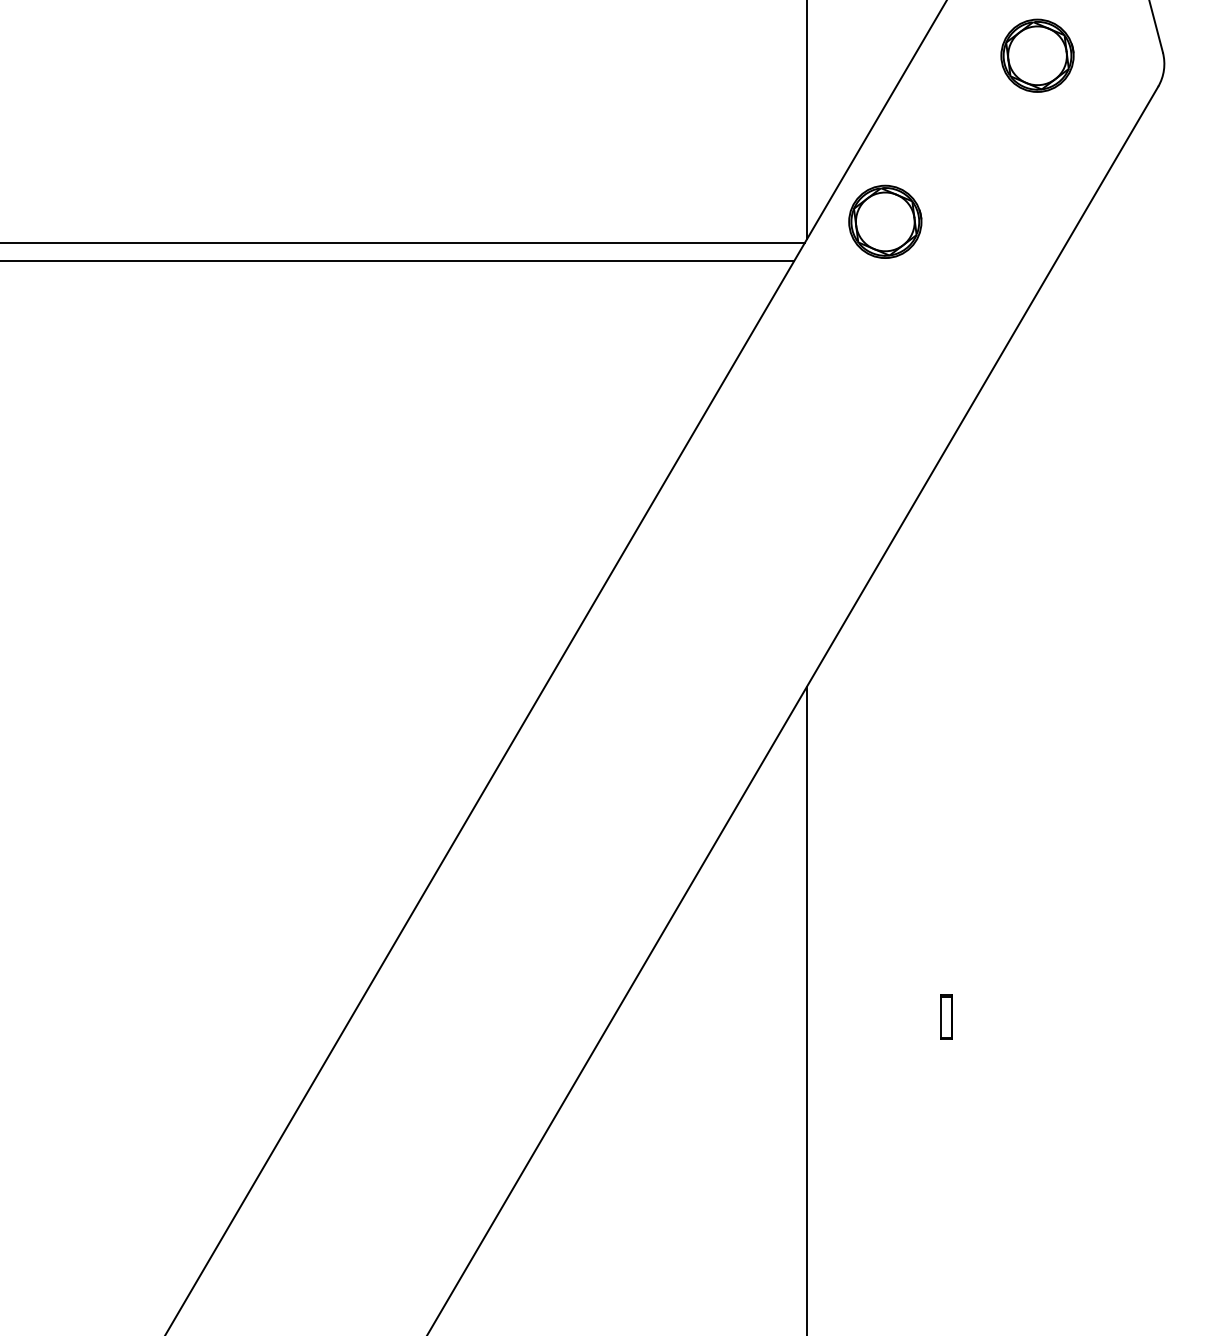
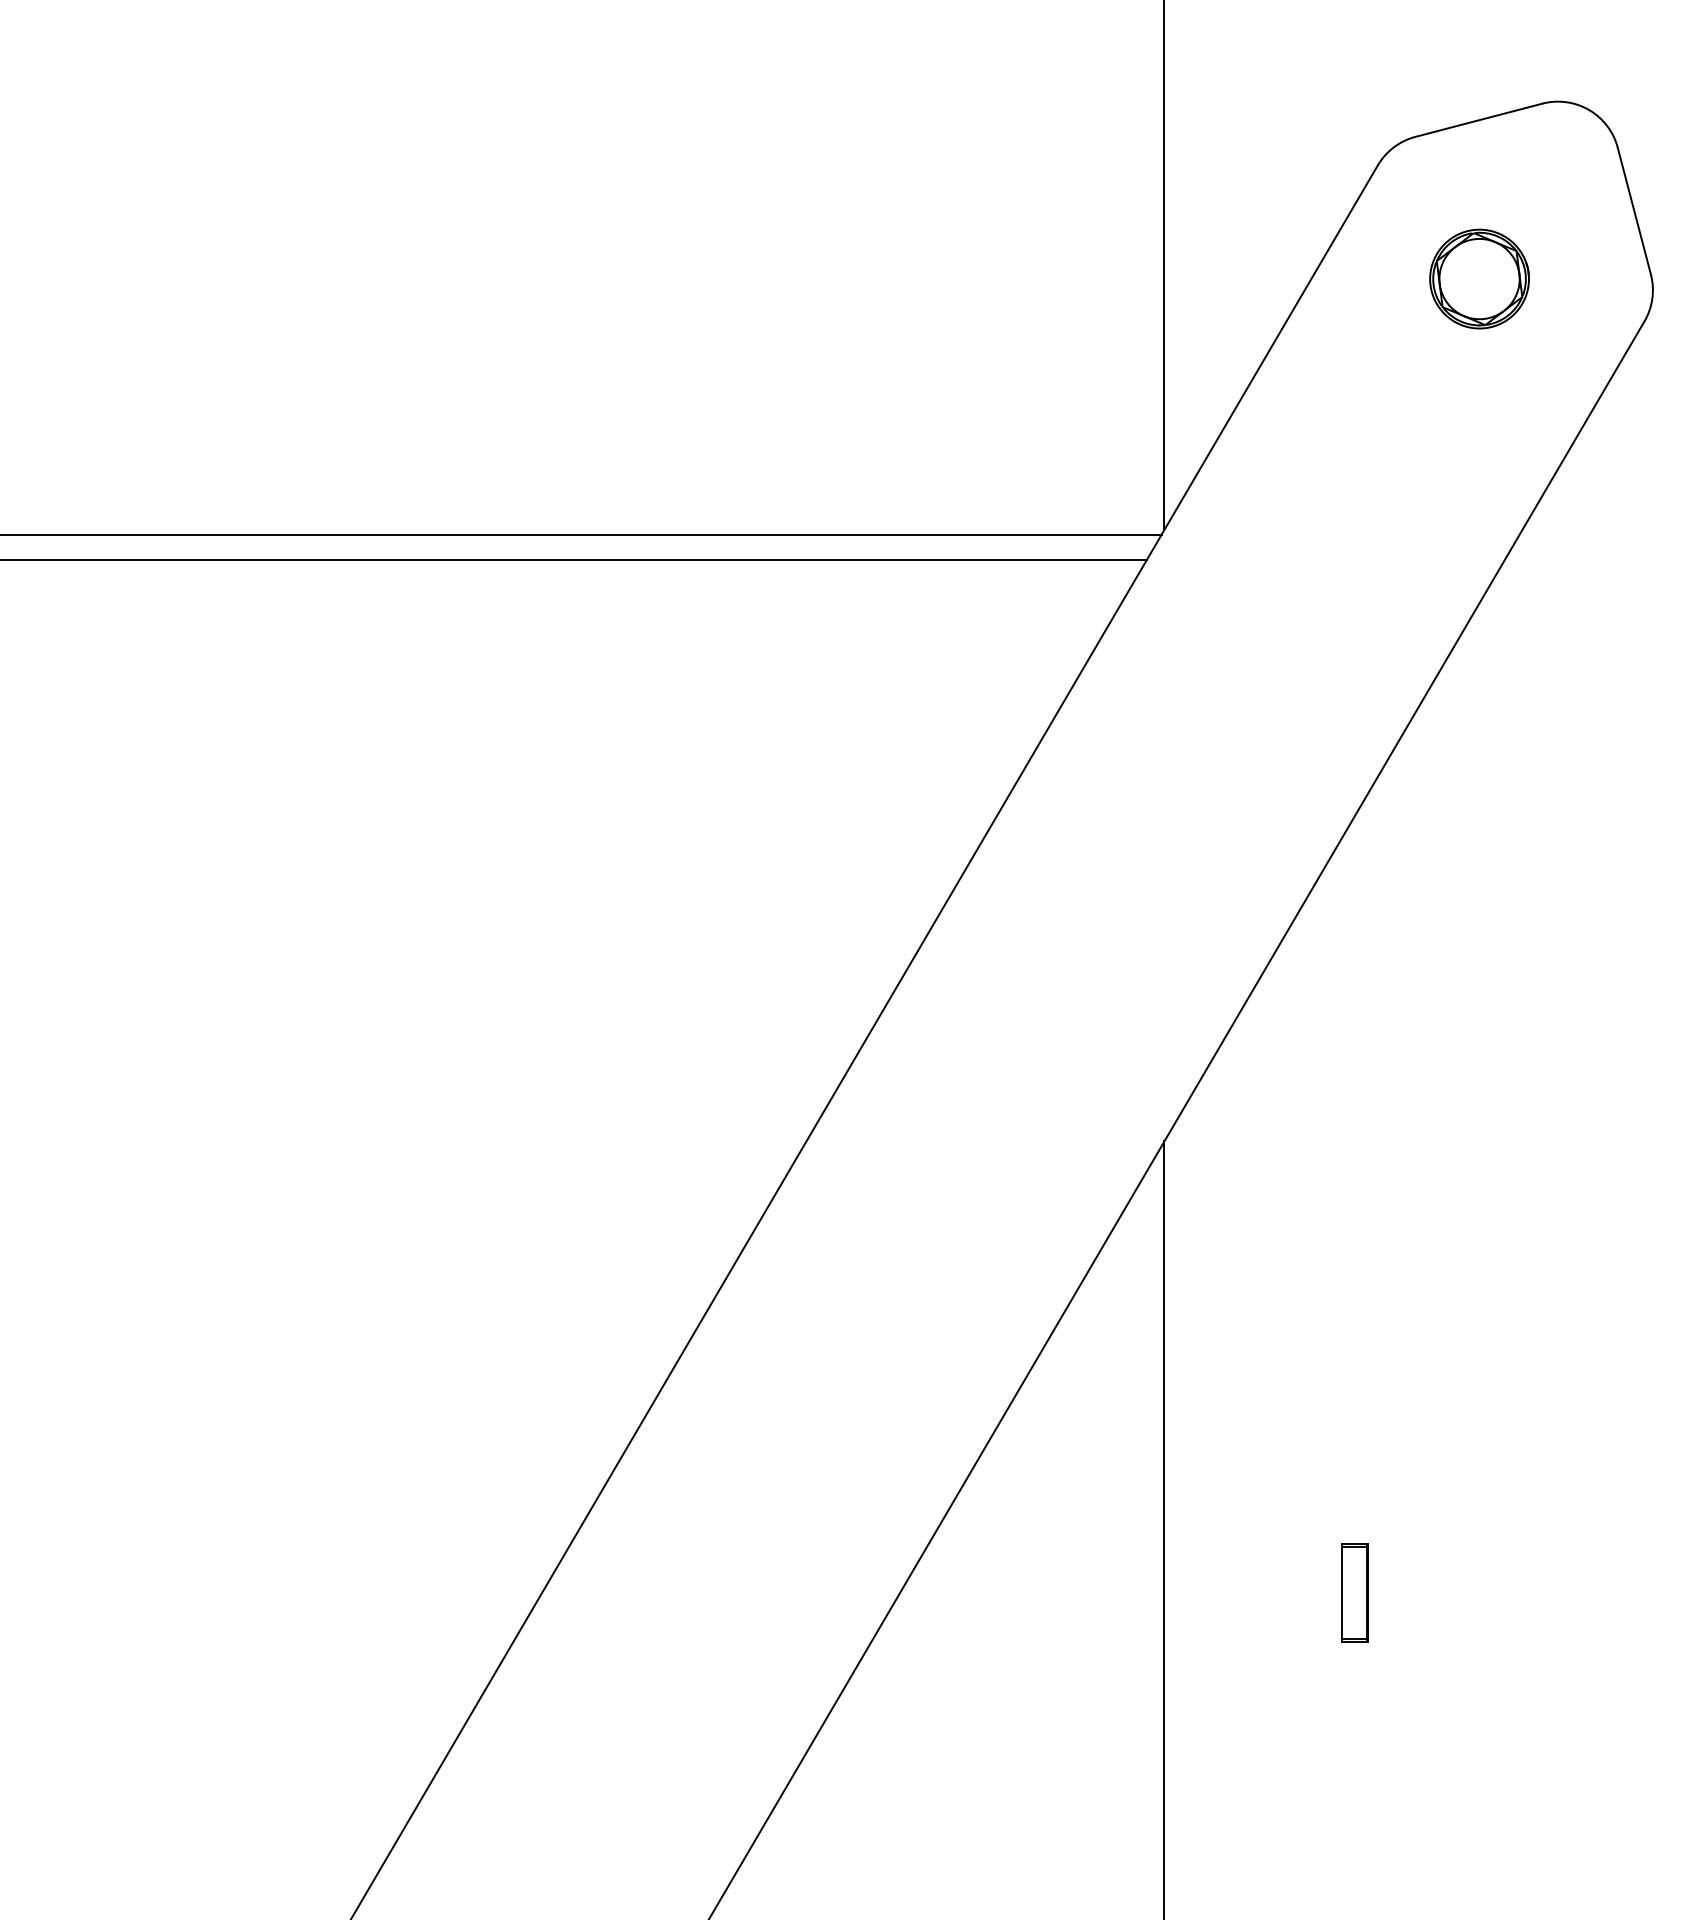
part: (885, 221) -> (1271, 505), removed
part: (946, 1016) -> (1354, 1592), size x1.67

